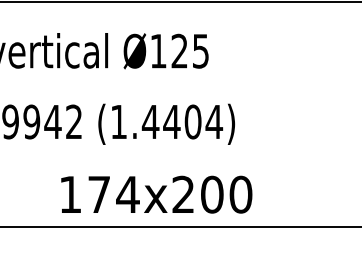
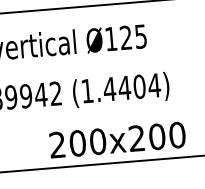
text: (99, 194) -> (77, 143), 174x200 -> 200x200

